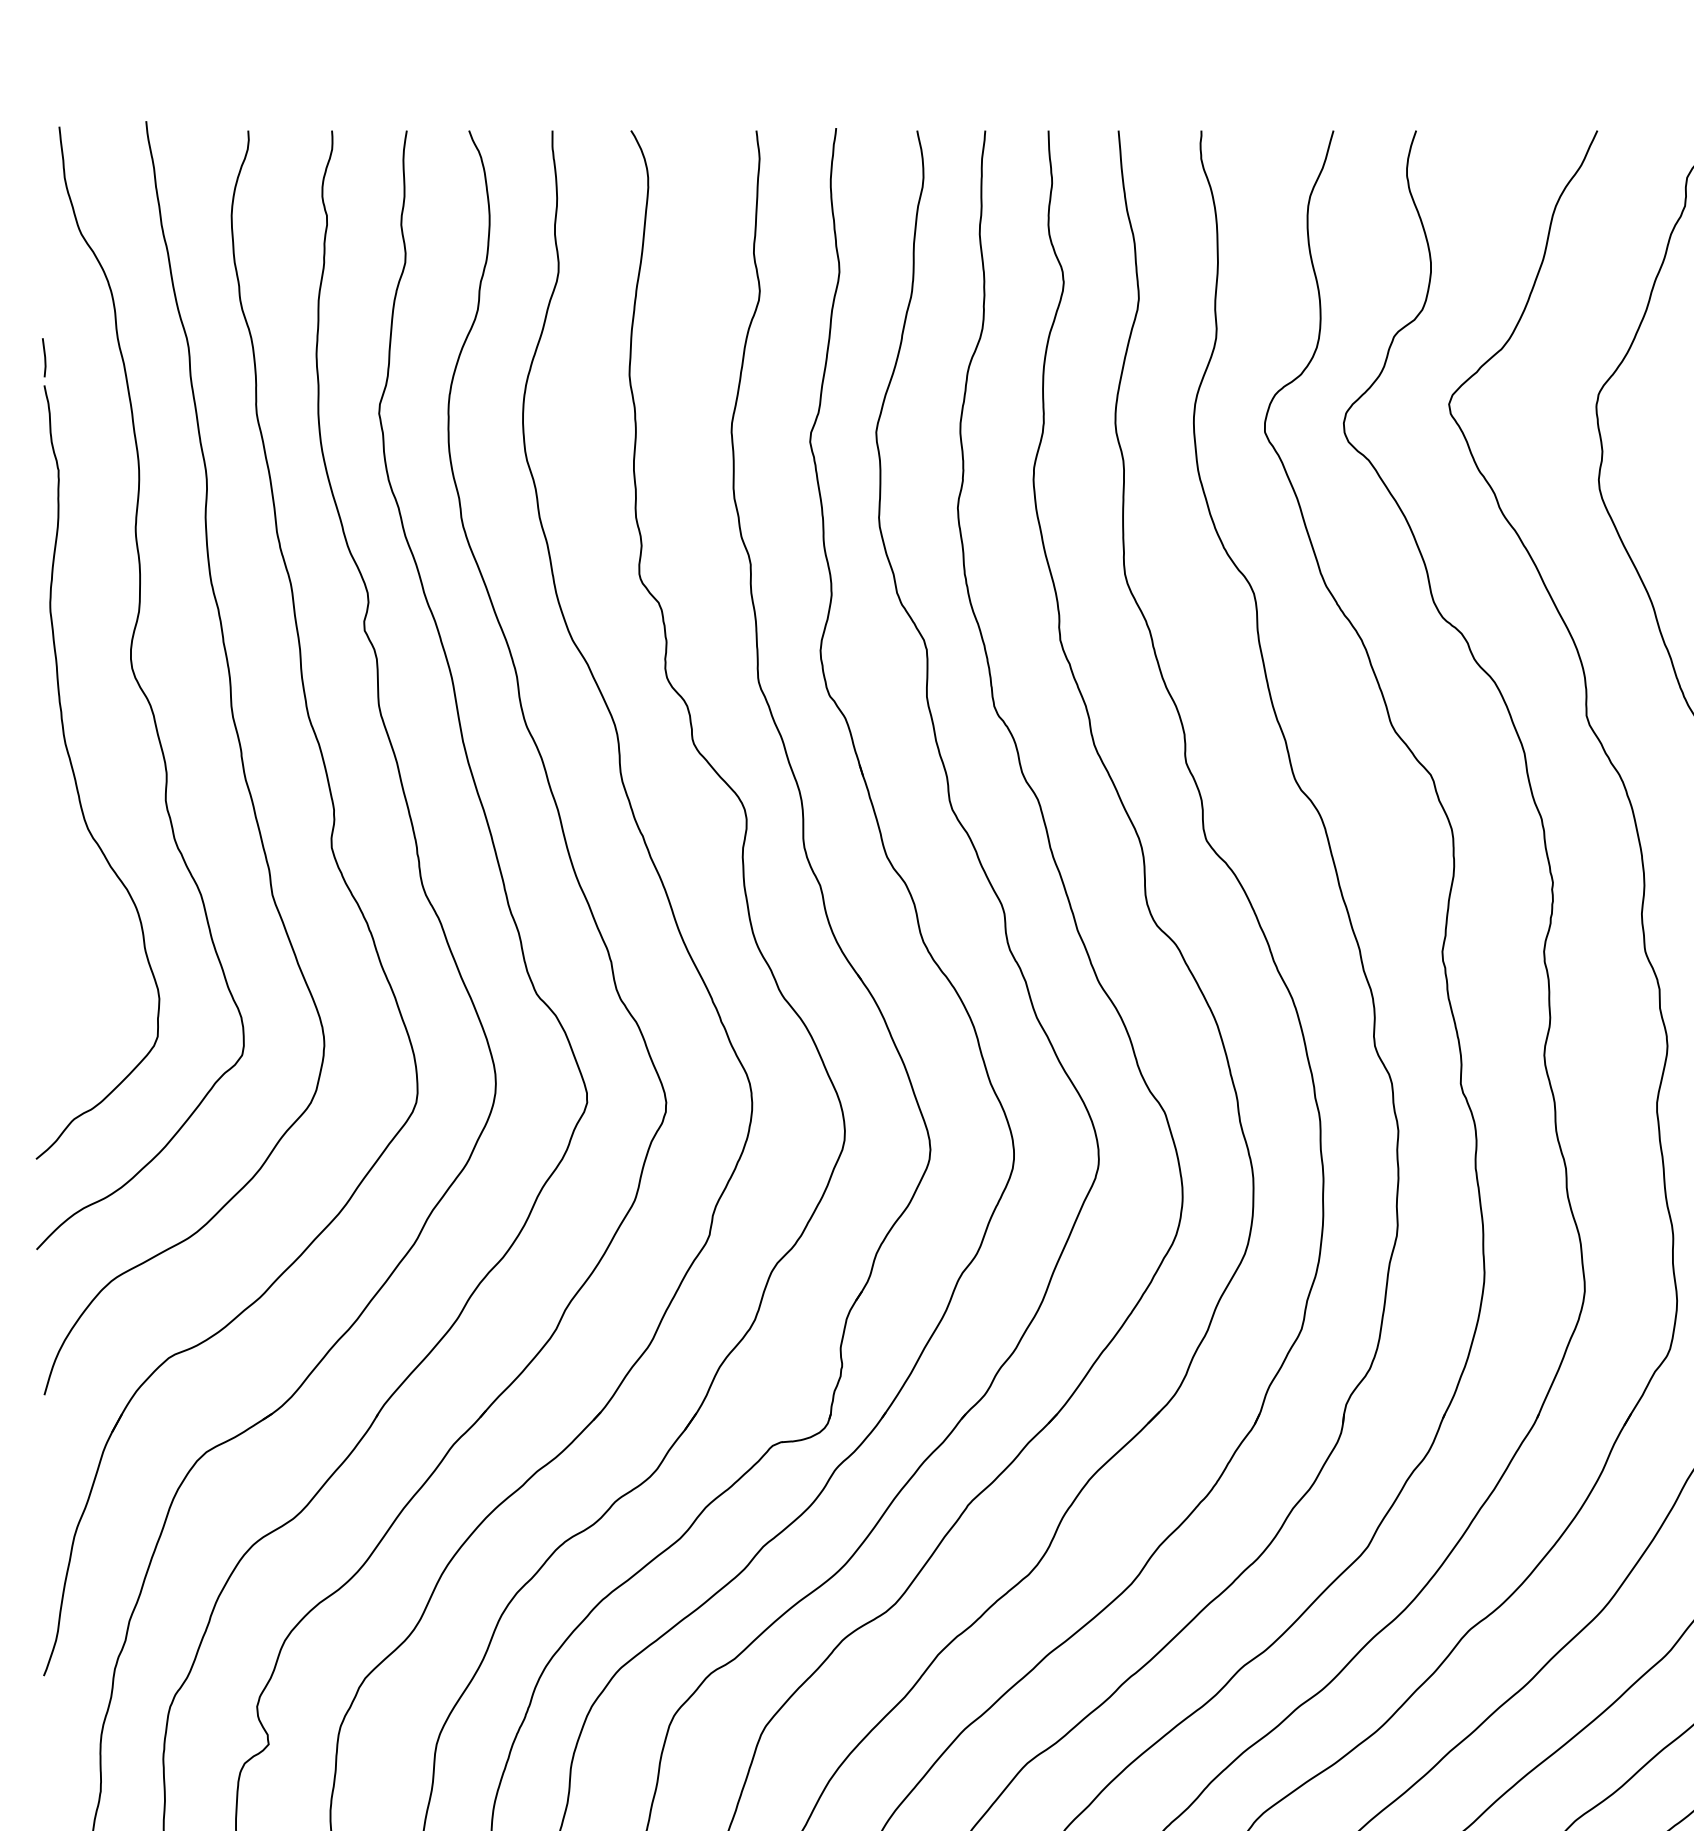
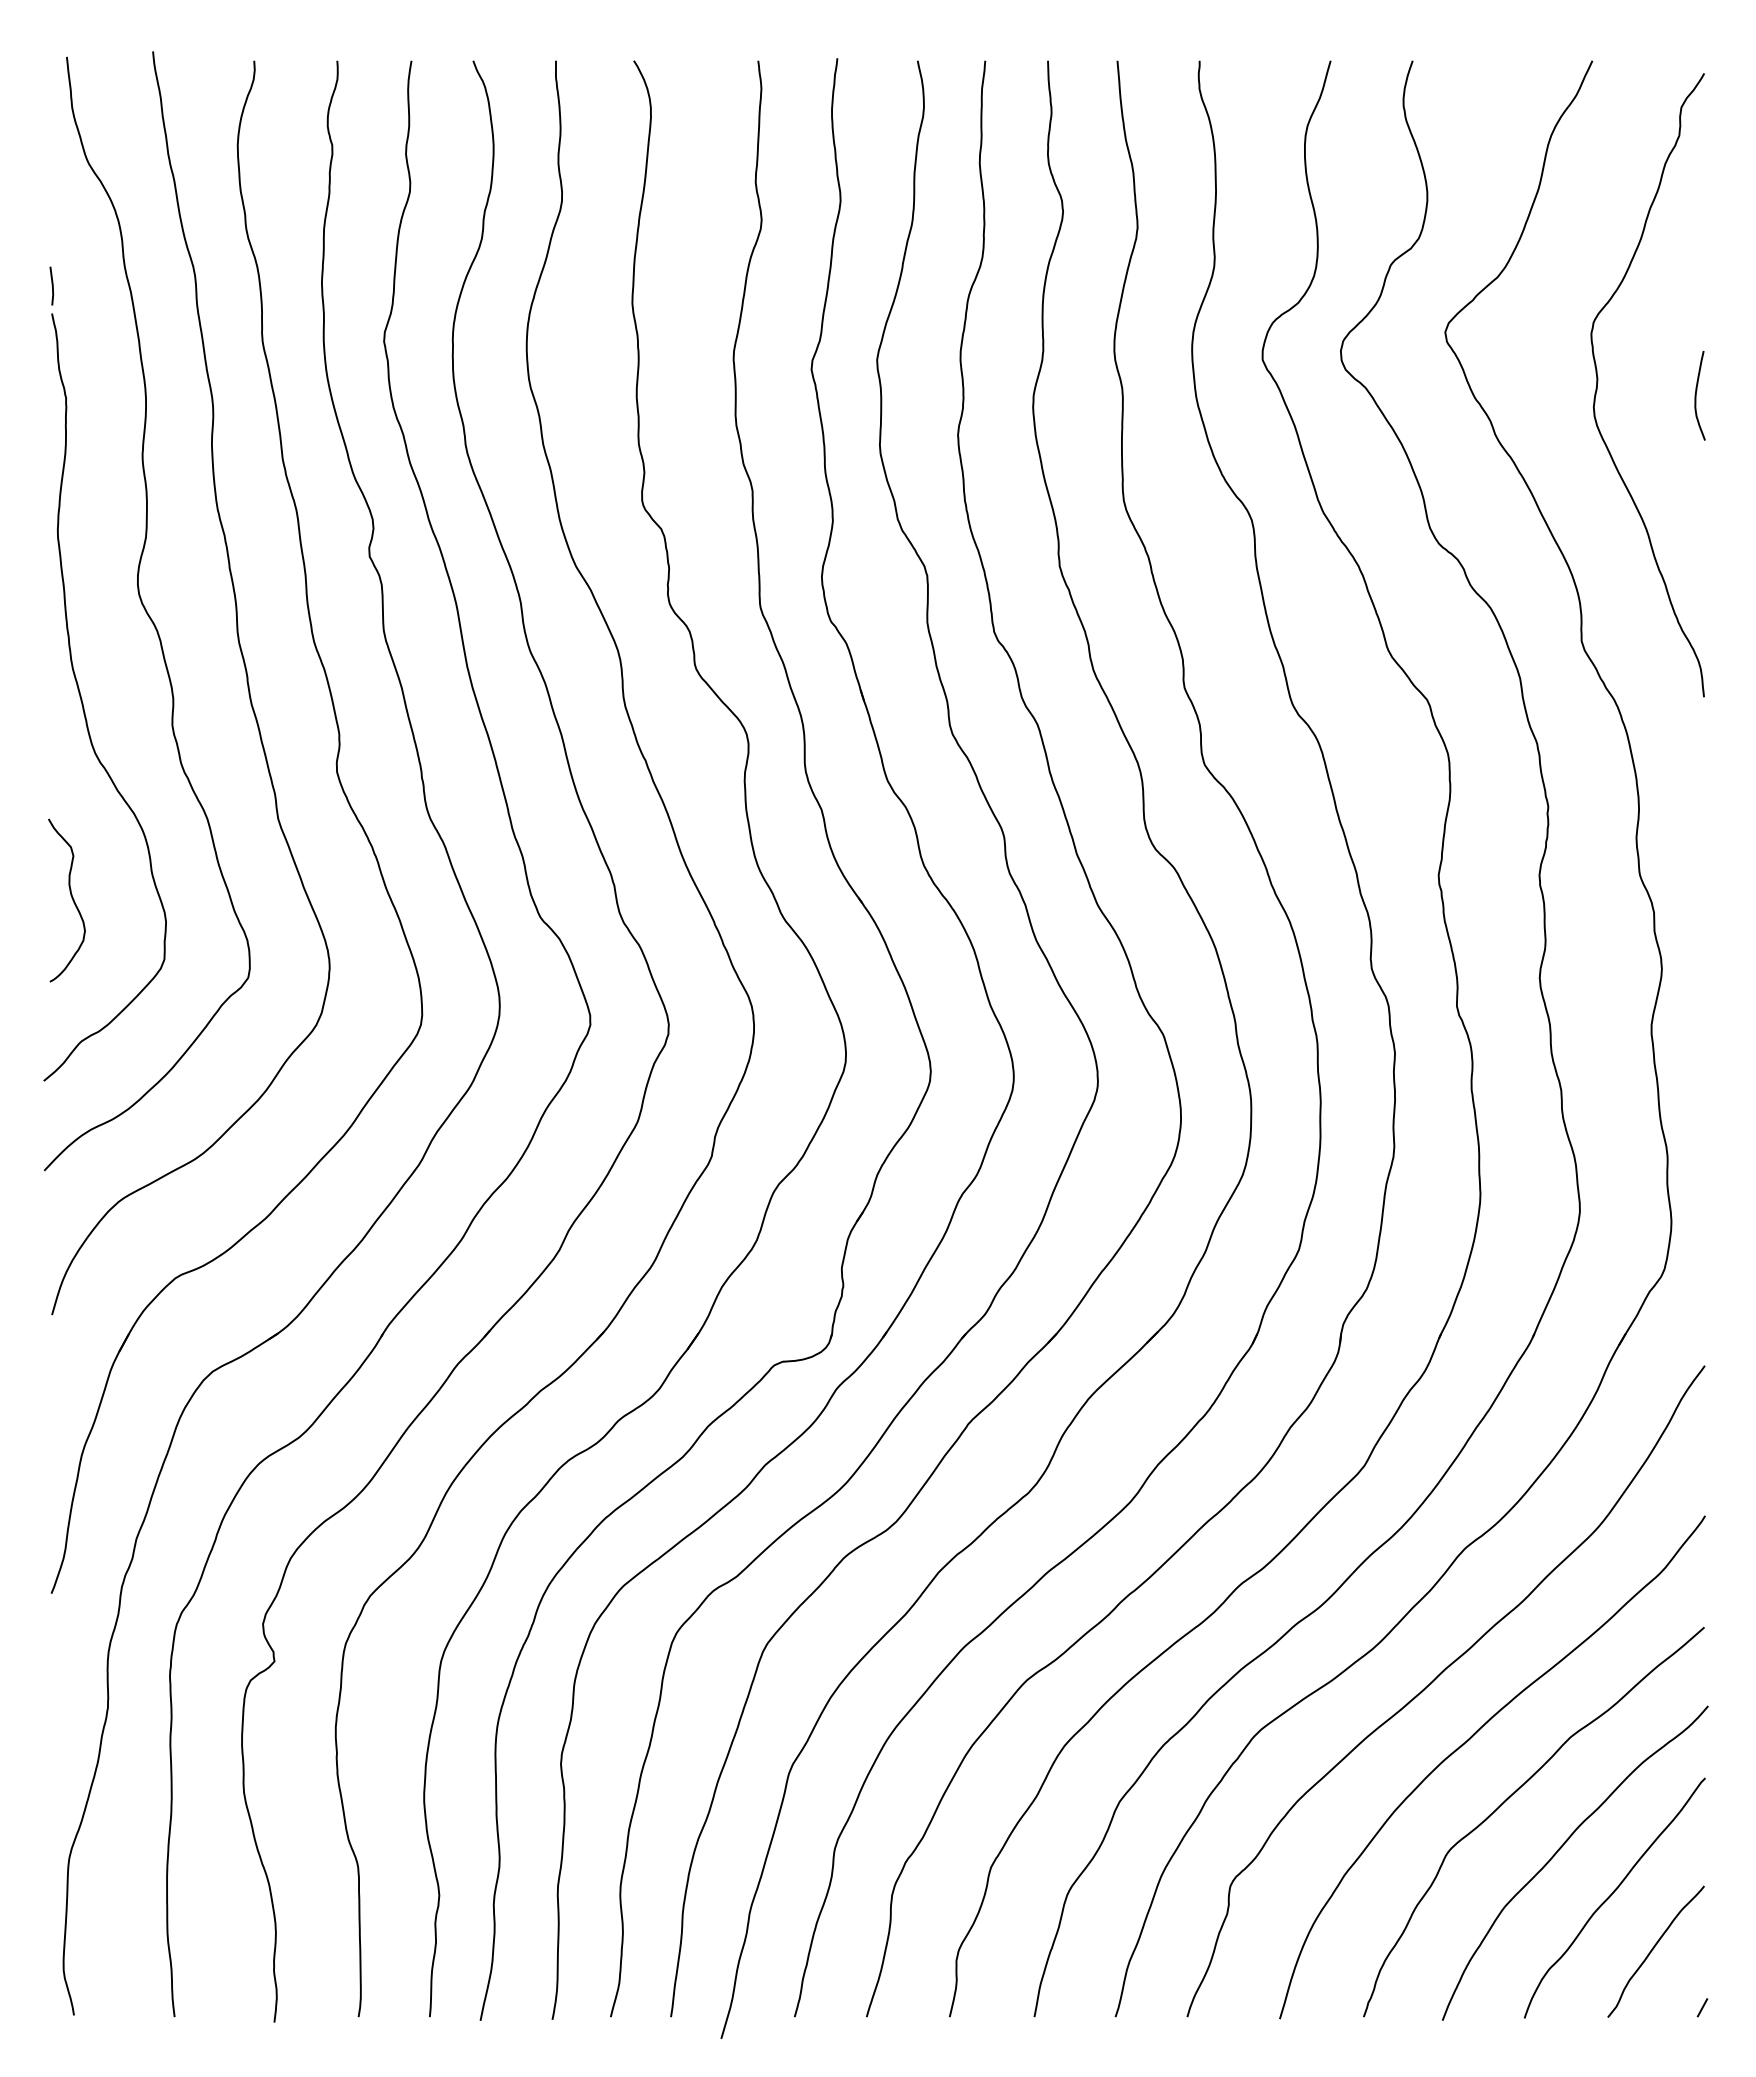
curve: (64, 975) -> (71, 898), added

